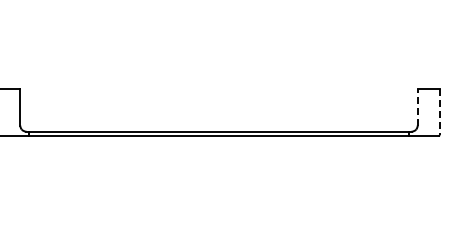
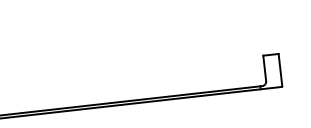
line: (417, 106) -> (264, 67), dashed -> solid
line: (439, 112) -> (280, 70), dashed -> solid

